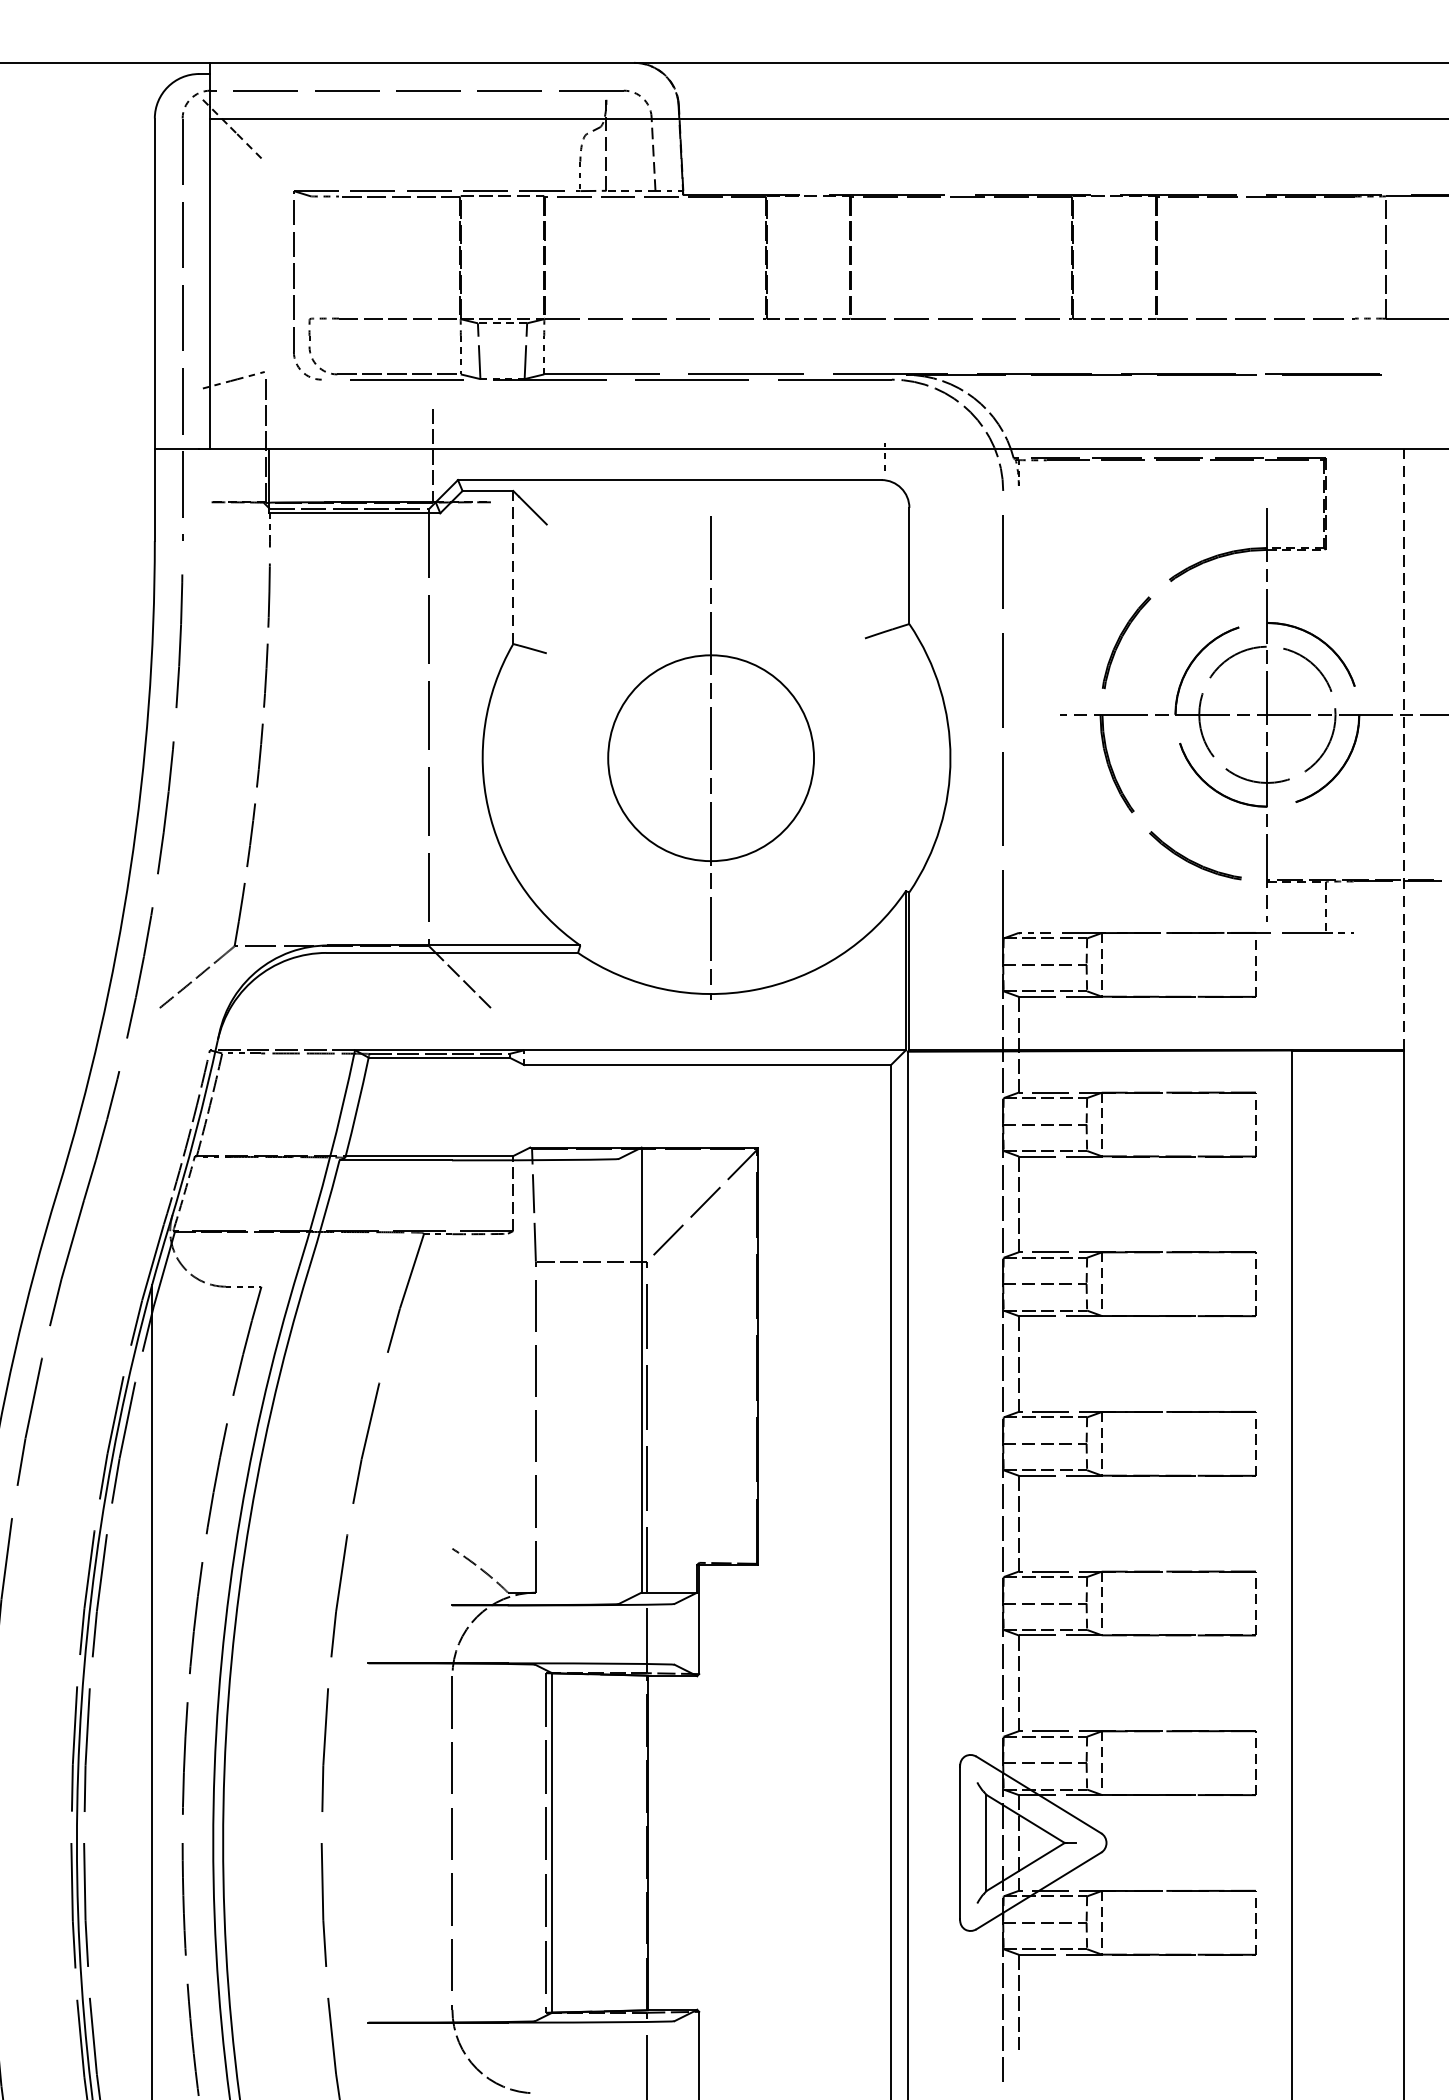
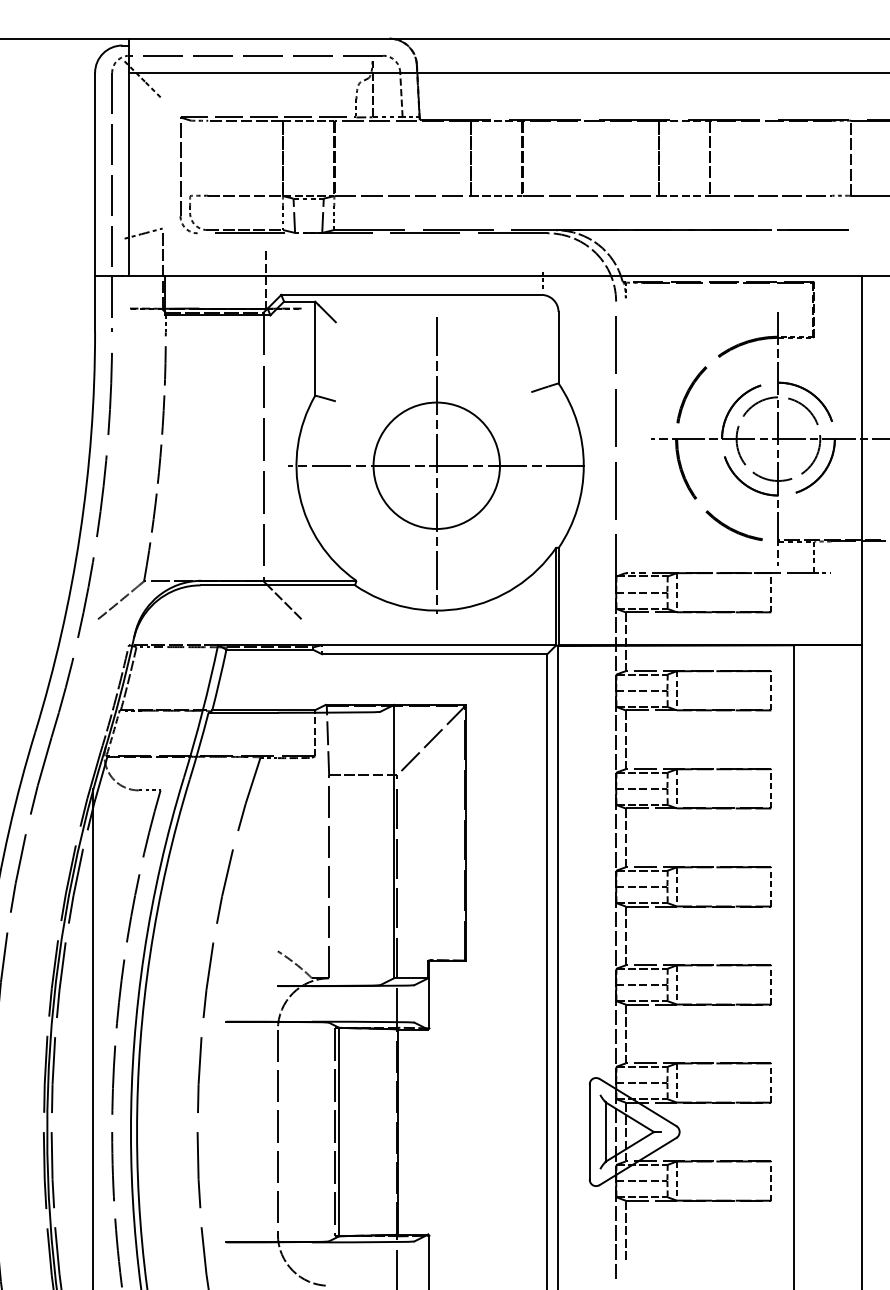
line: (513, 567) -> (315, 348), dashed -> solid
line: (1404, 749) -> (862, 460), dashed -> solid
line: (710, 757) -> (436, 465), added

